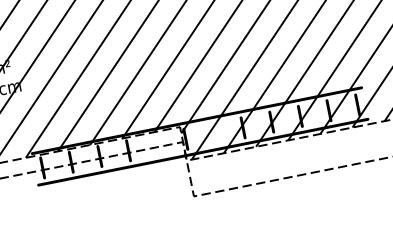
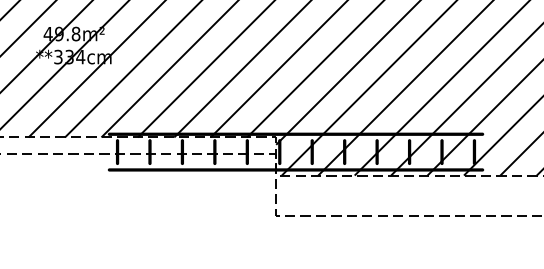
fill: (213, 134) -> (311, 152), added
fill: (156, 145) -> (246, 152), added

